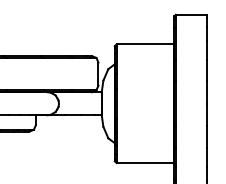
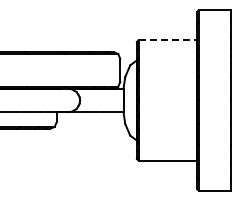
line: (146, 44) -> (168, 40), solid -> dashed

